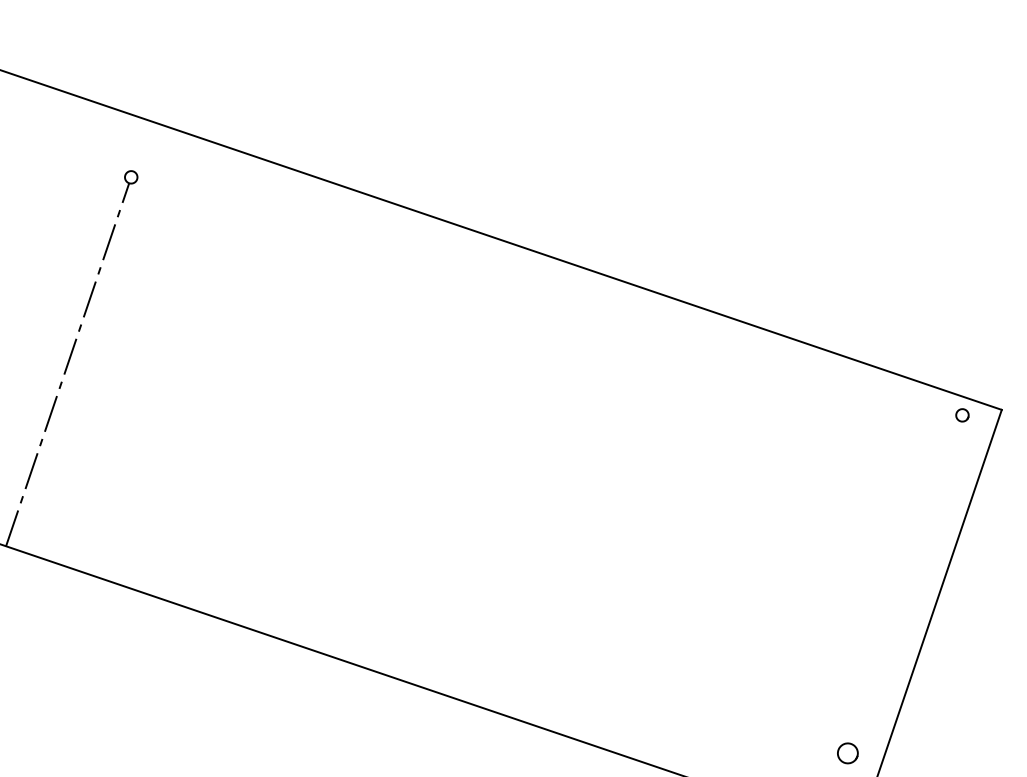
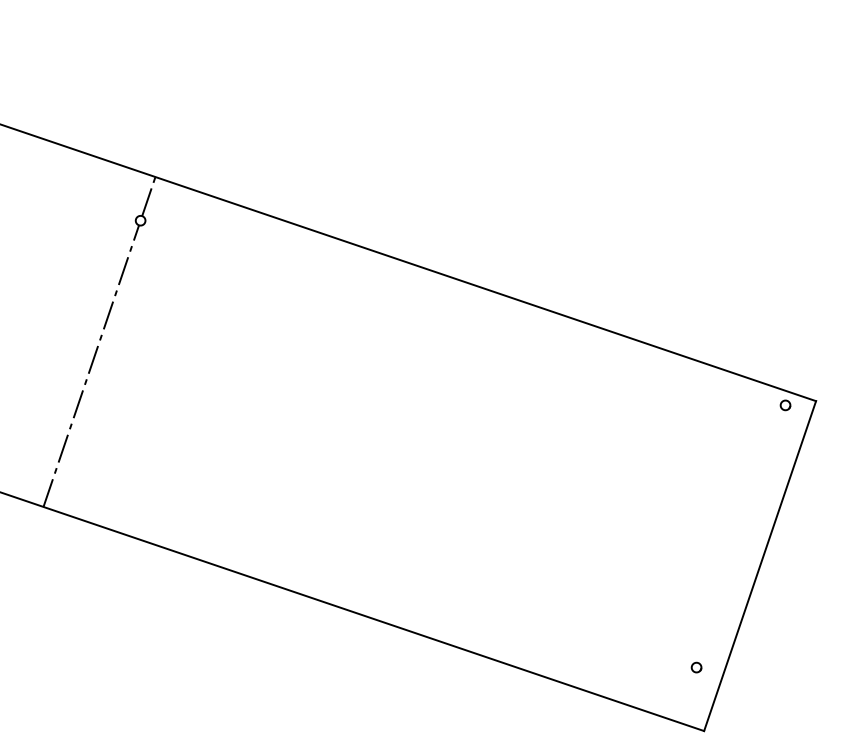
line: (141, 146) -> (148, 196), added
part: (847, 753) -> (696, 667), size x0.62

